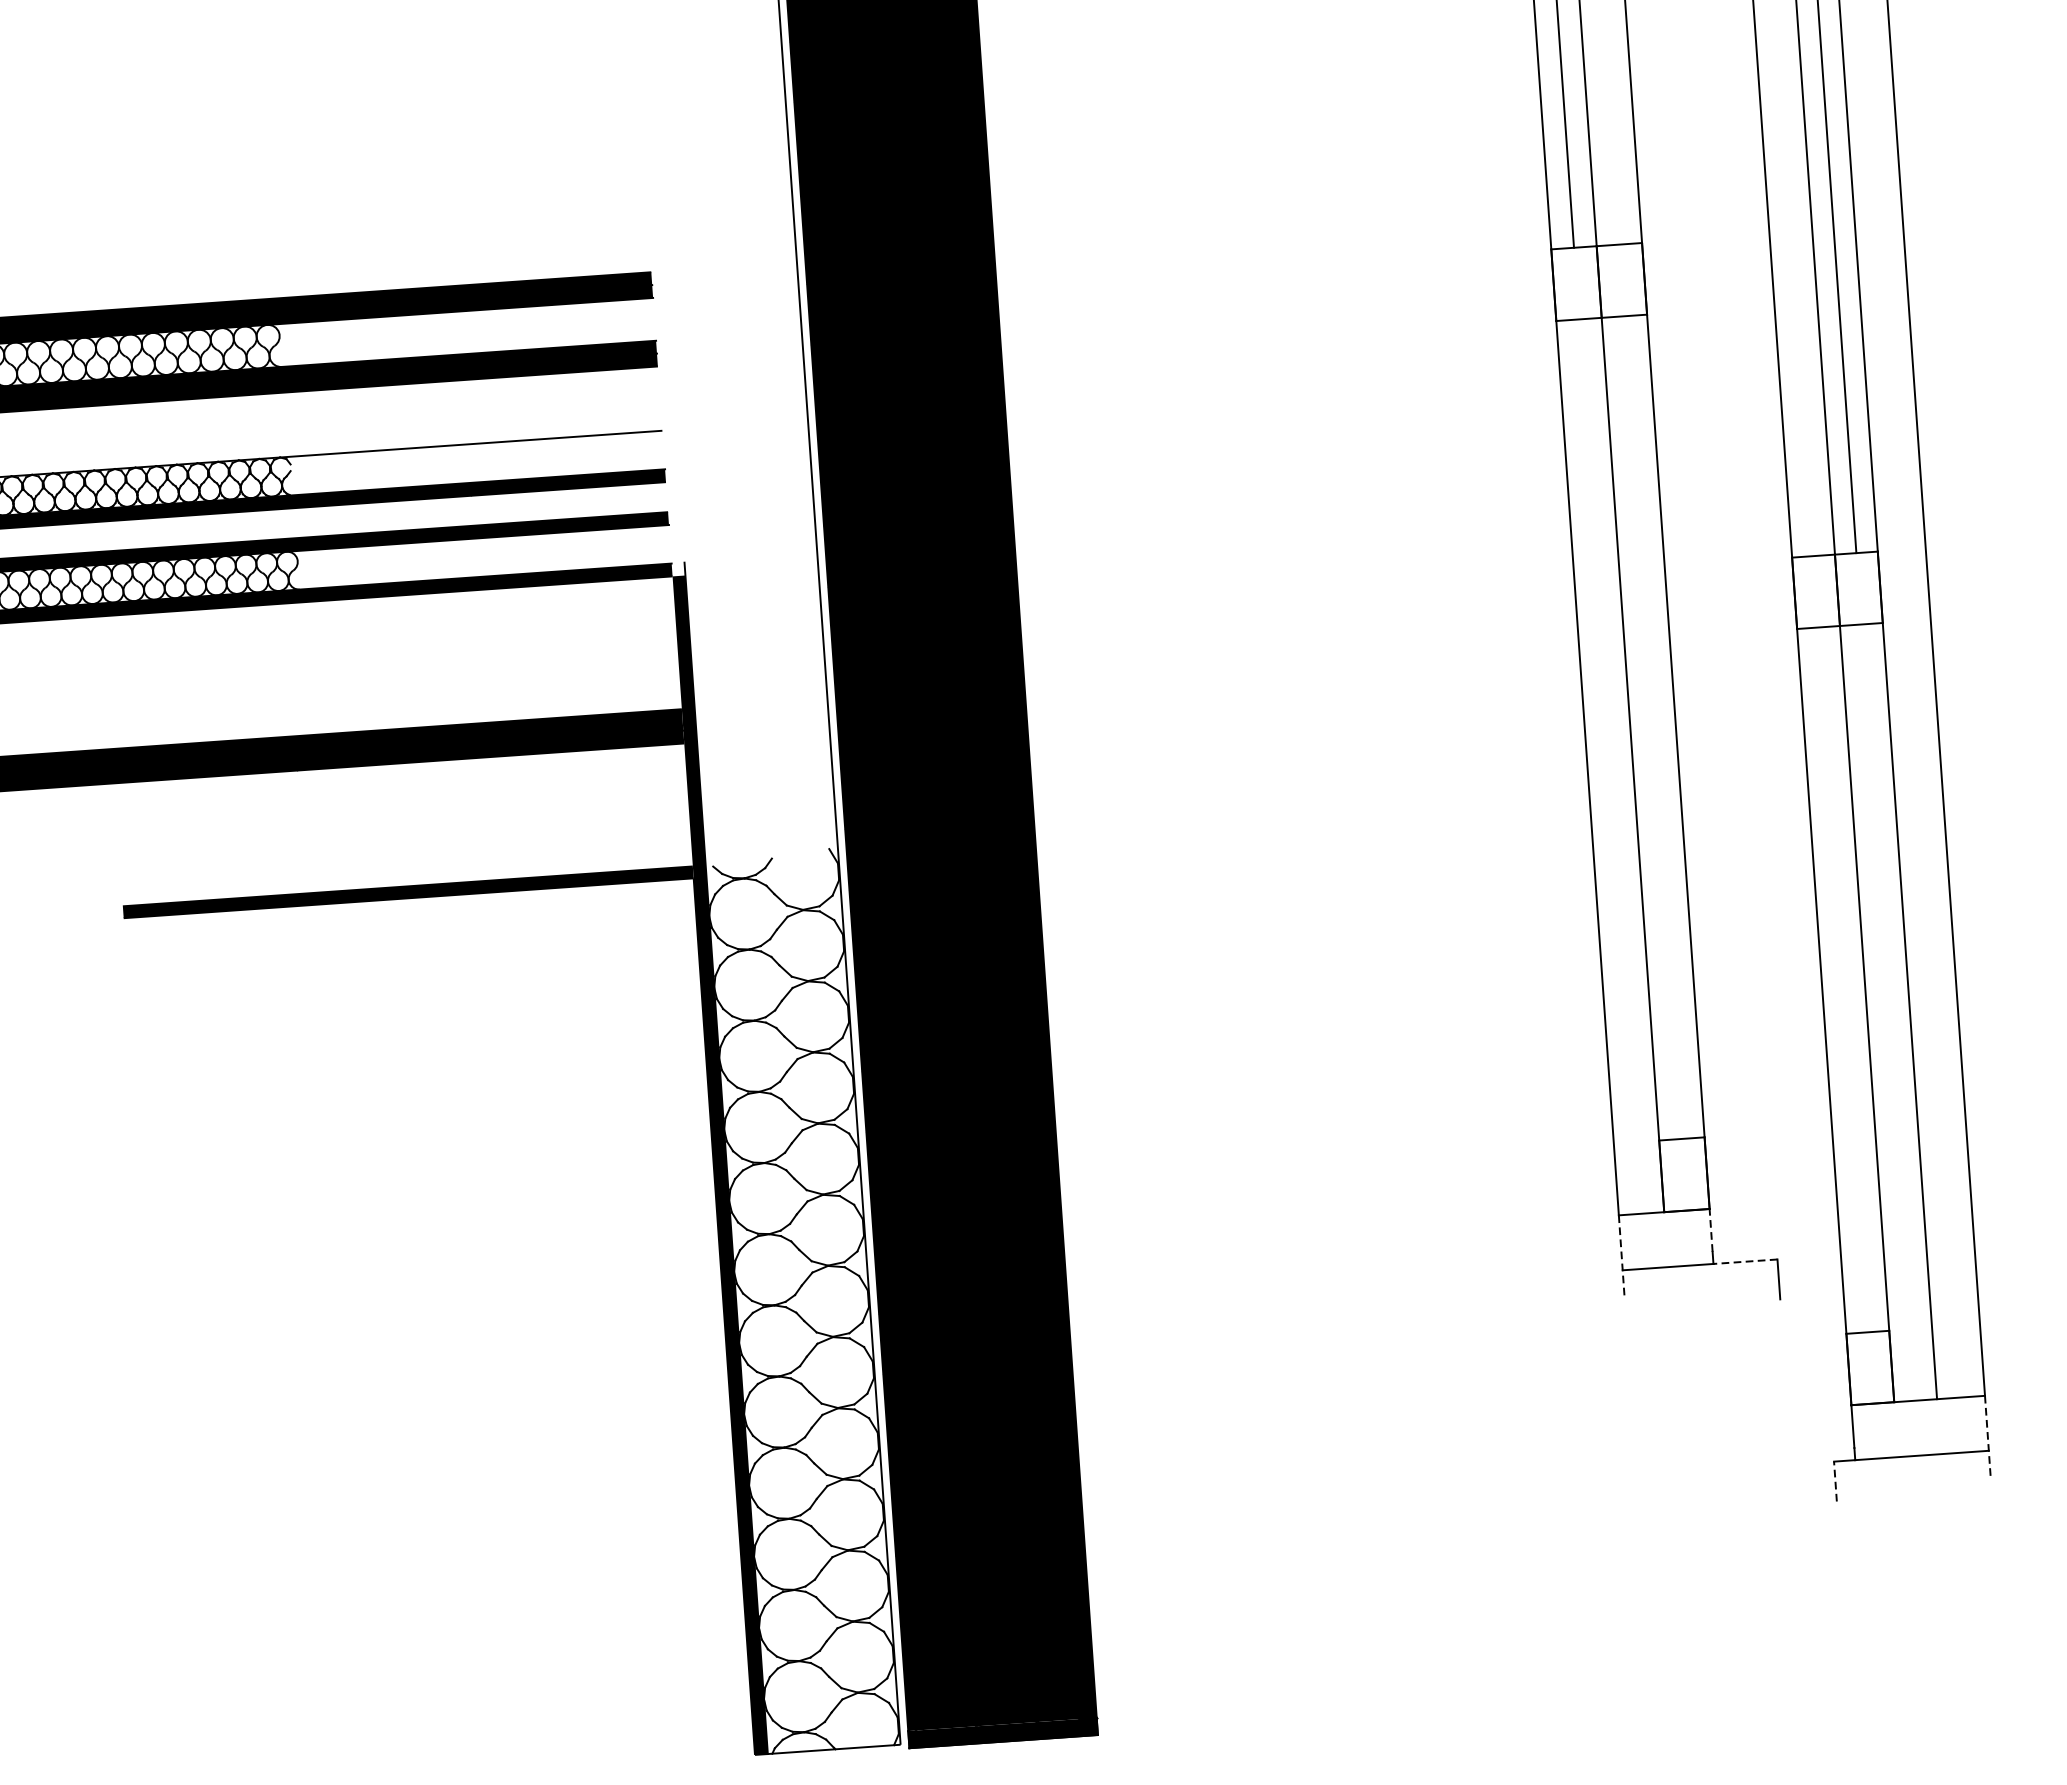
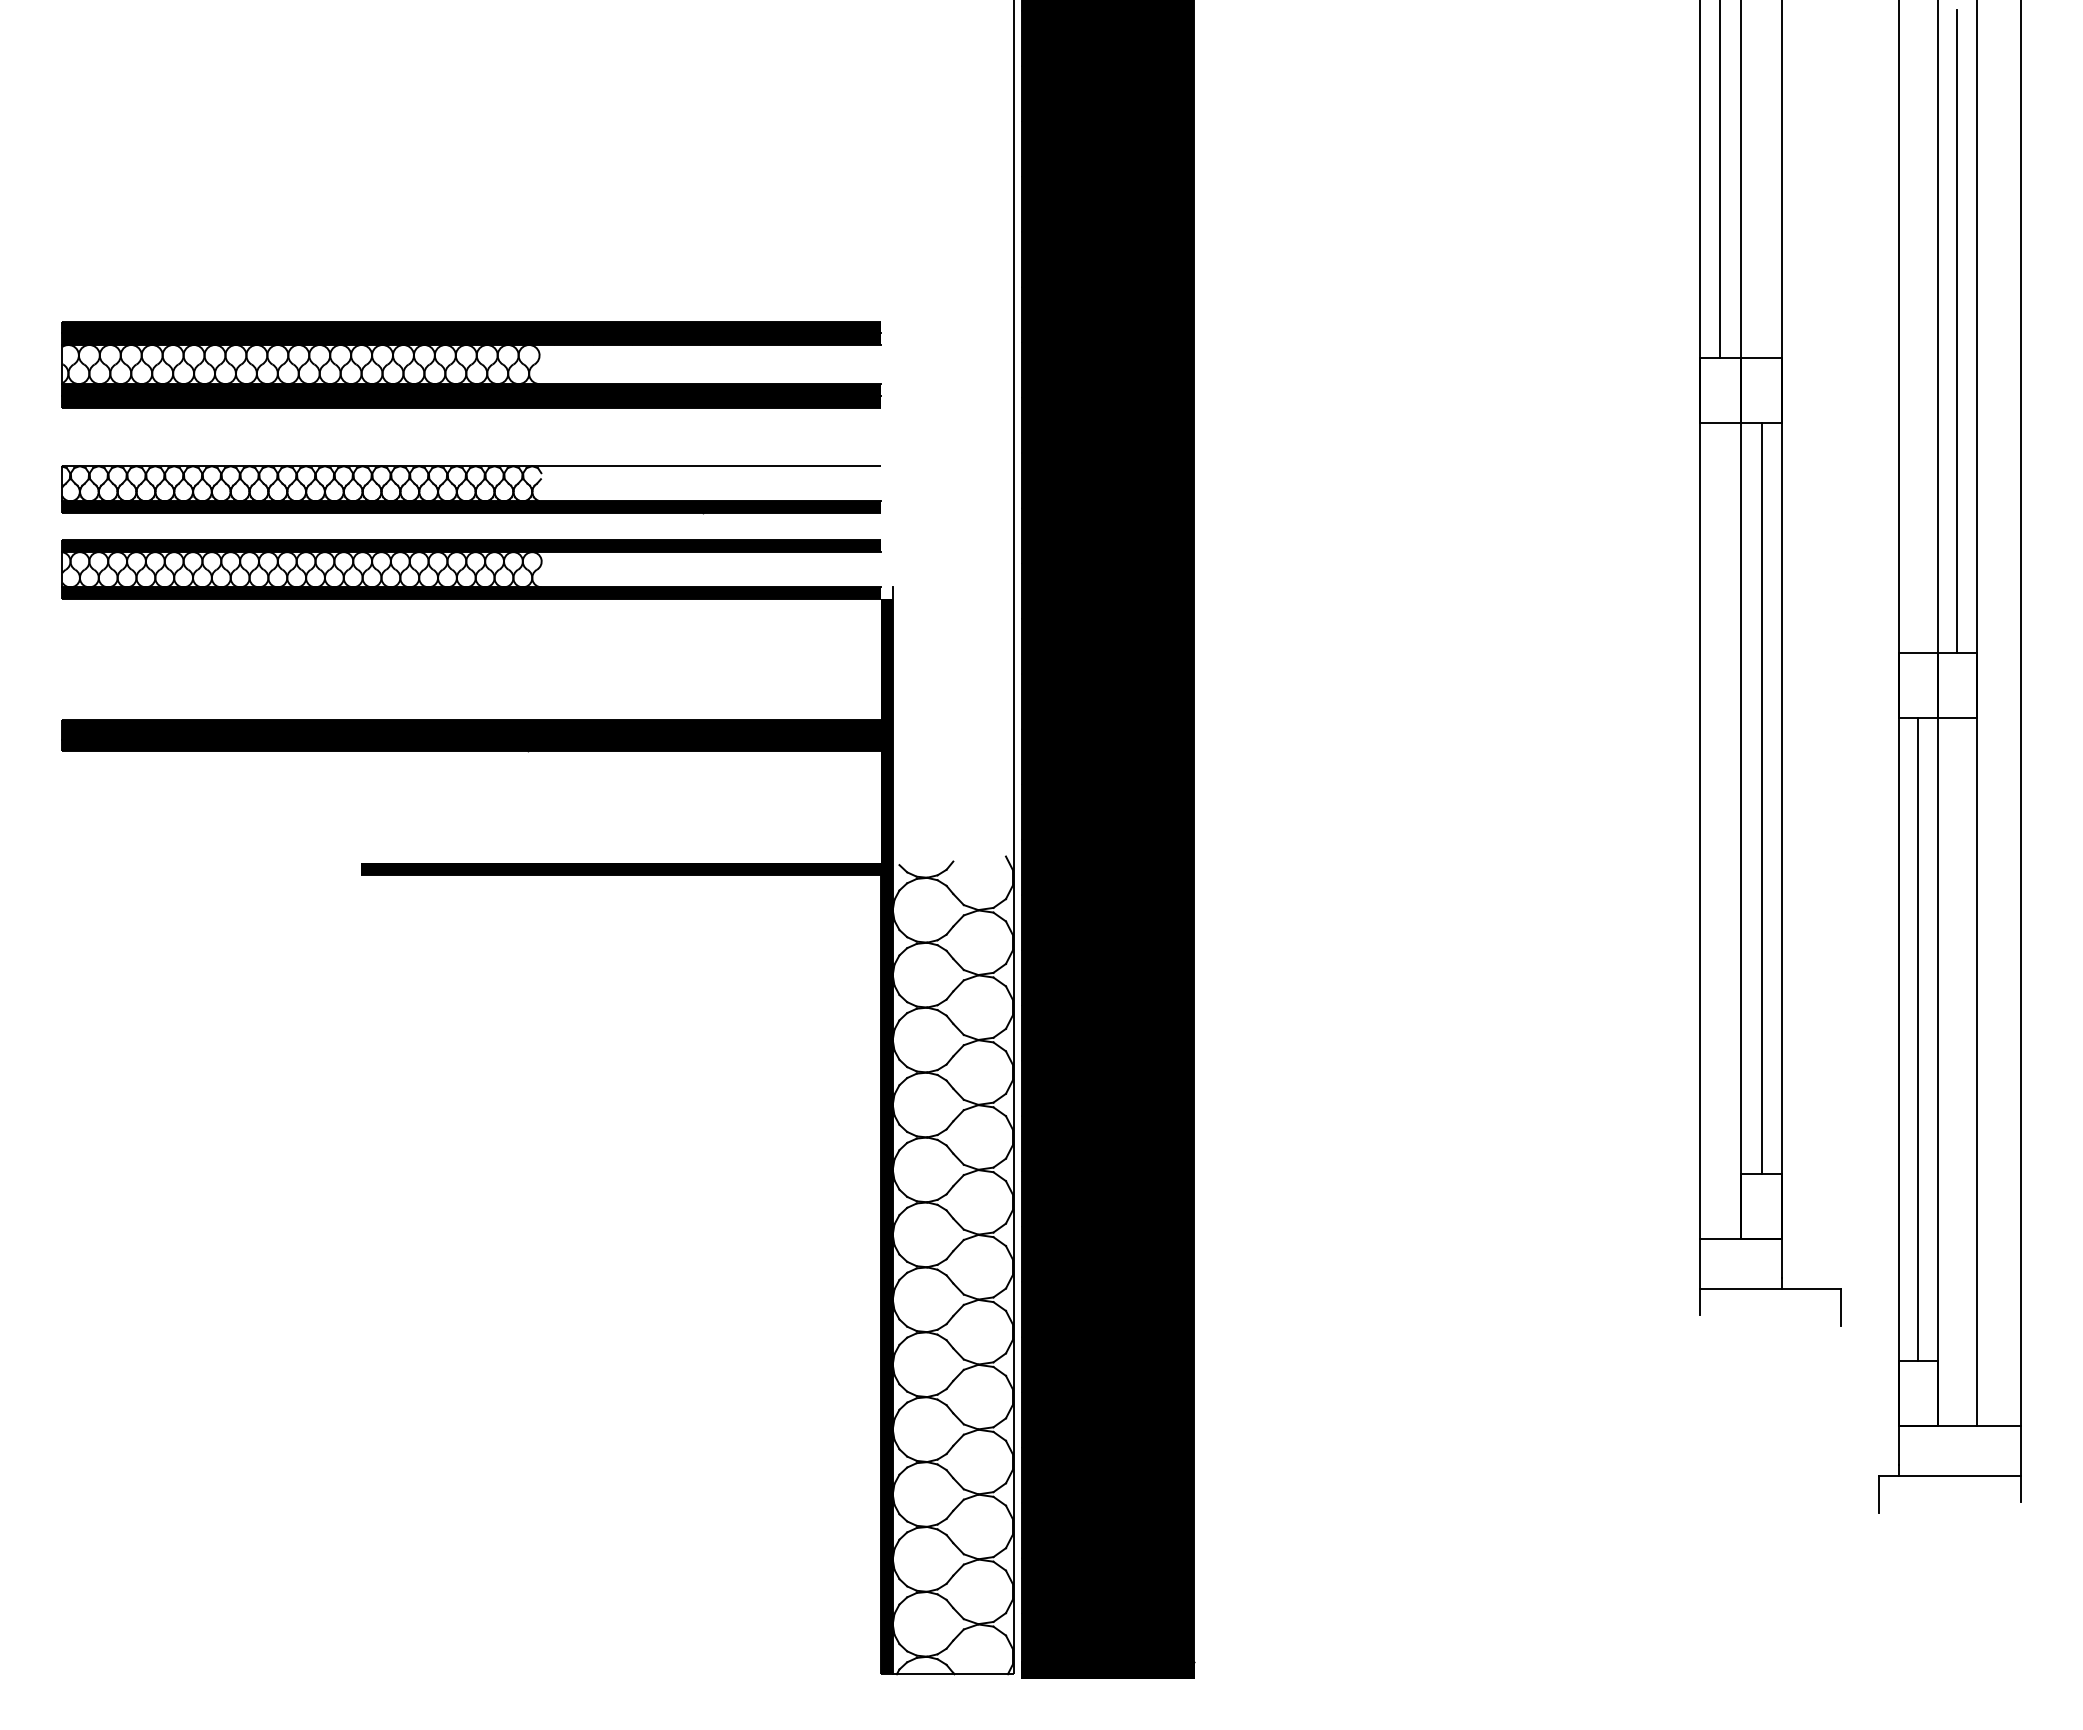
line: (1652, 727) -> (1761, 798), added
line: (1843, 979) -> (1918, 1039), added
line: (1711, 1230) -> (1782, 1258), dashed -> solid
line: (1621, 1256) -> (1699, 1276), dashed -> solid
line: (1745, 1261) -> (1811, 1289), dashed -> solid
line: (1987, 1437) -> (2020, 1464), dashed -> solid
line: (1835, 1481) -> (1879, 1494), dashed -> solid

